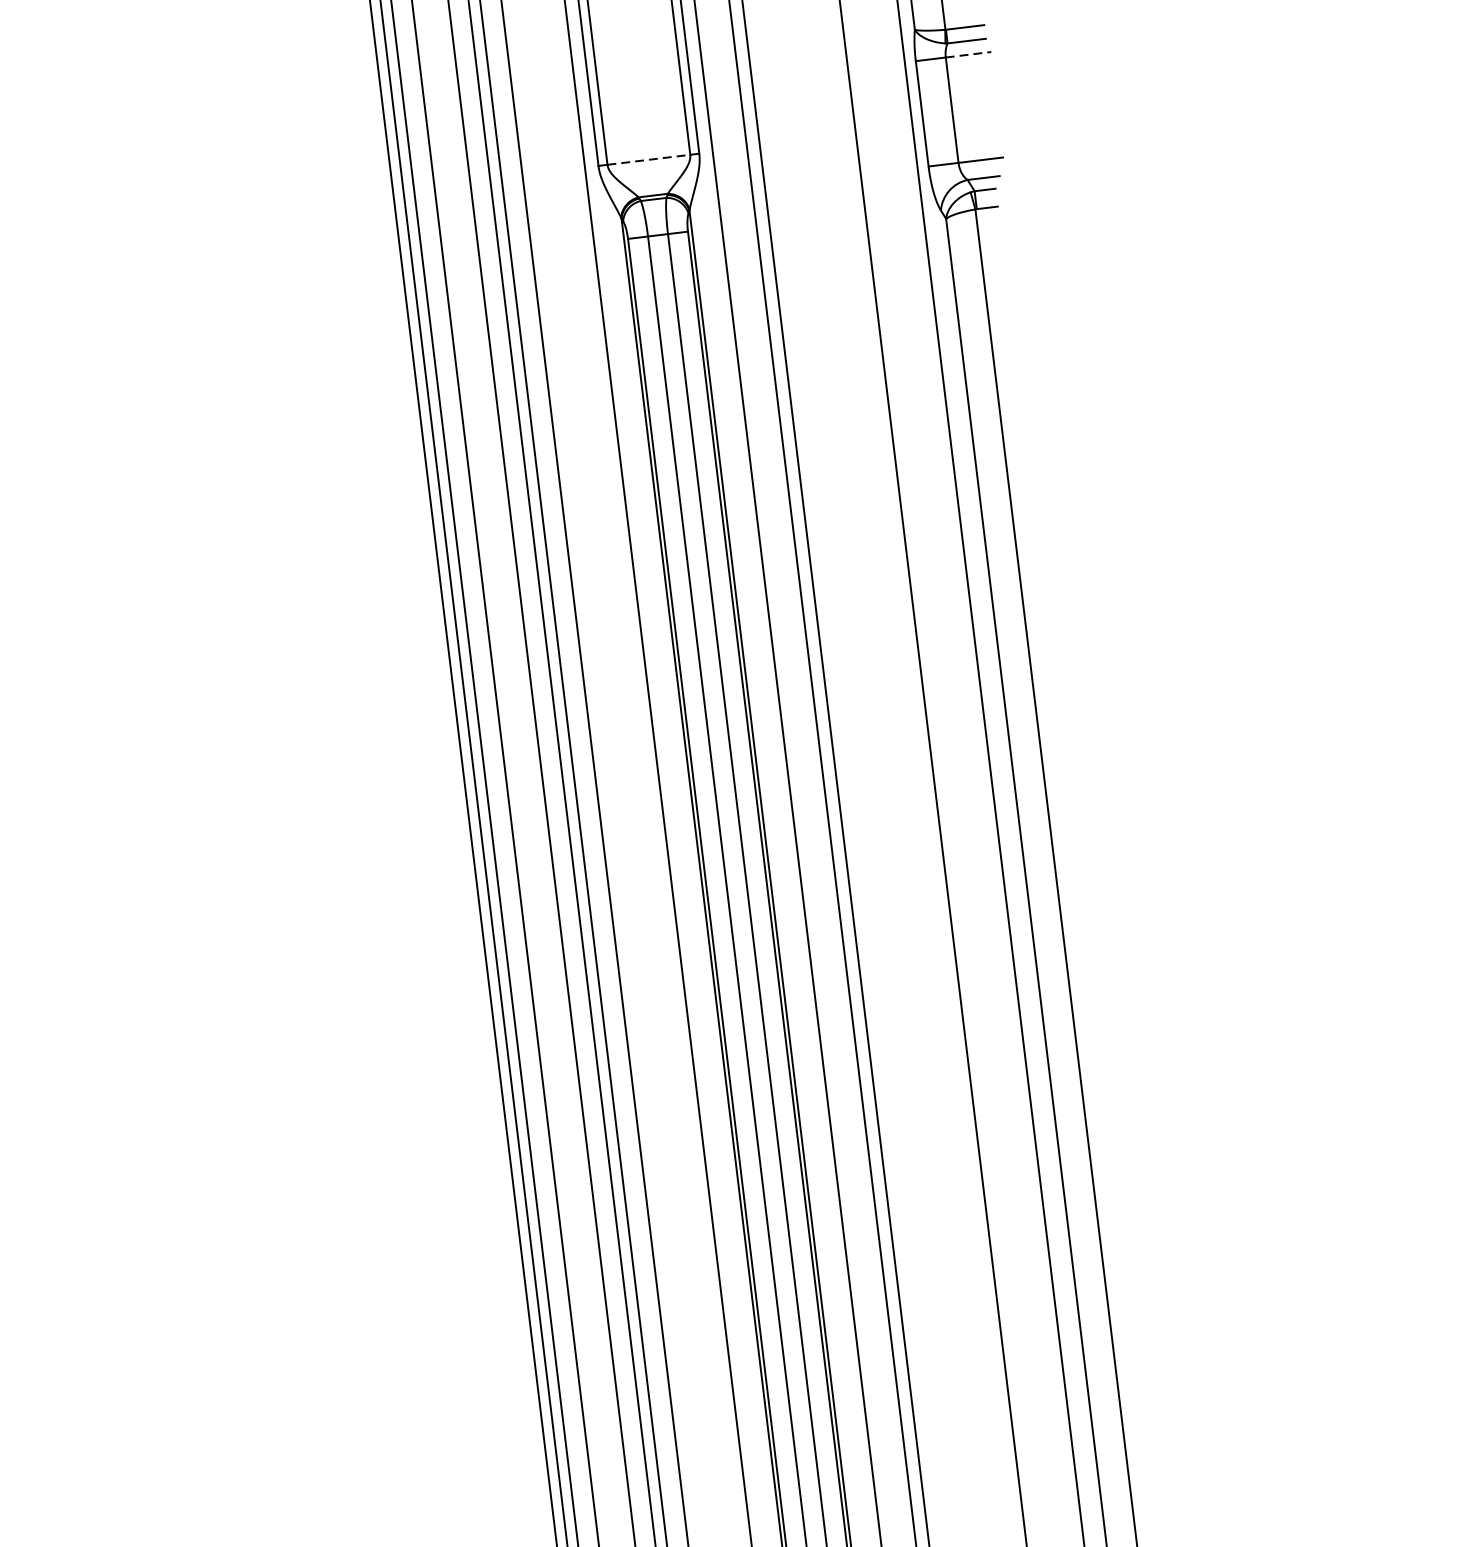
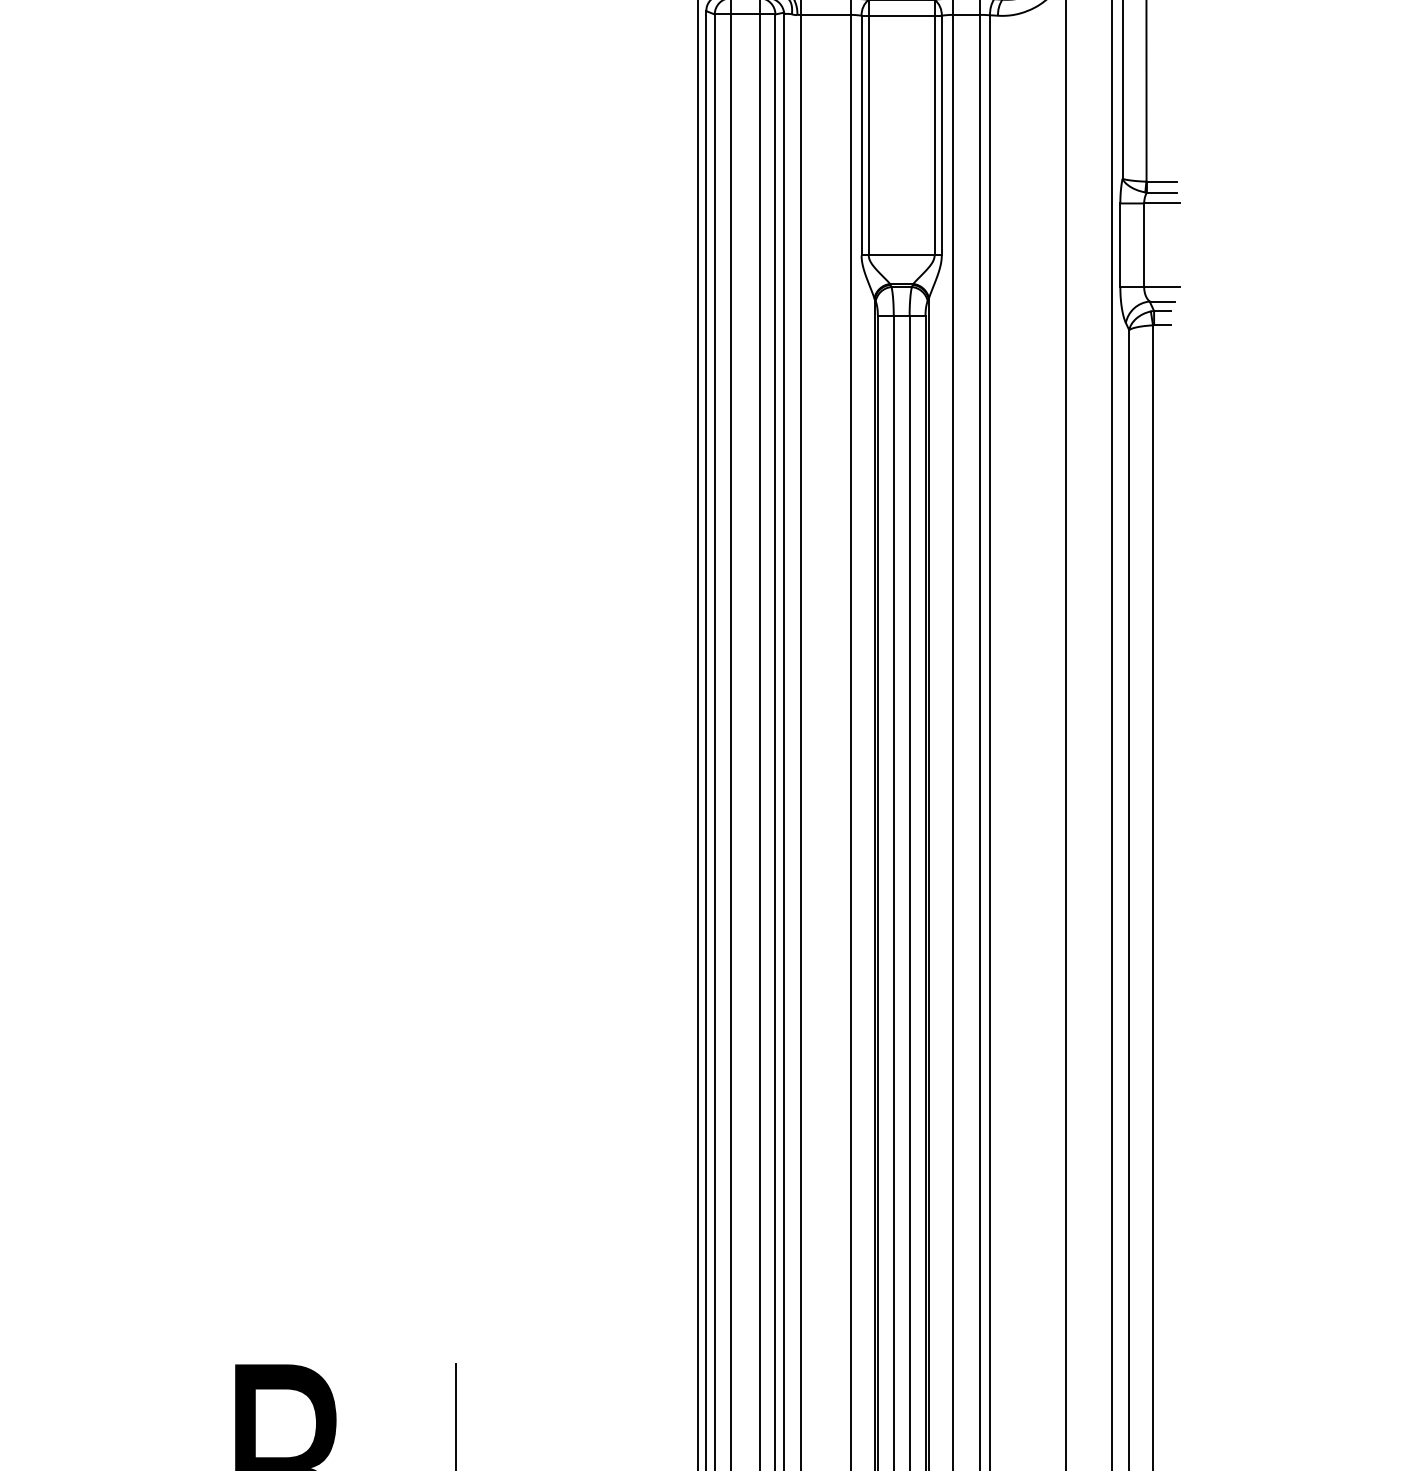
line: (968, 54) -> (1162, 203), dashed -> solid
line: (648, 159) -> (901, 255), dashed -> solid

